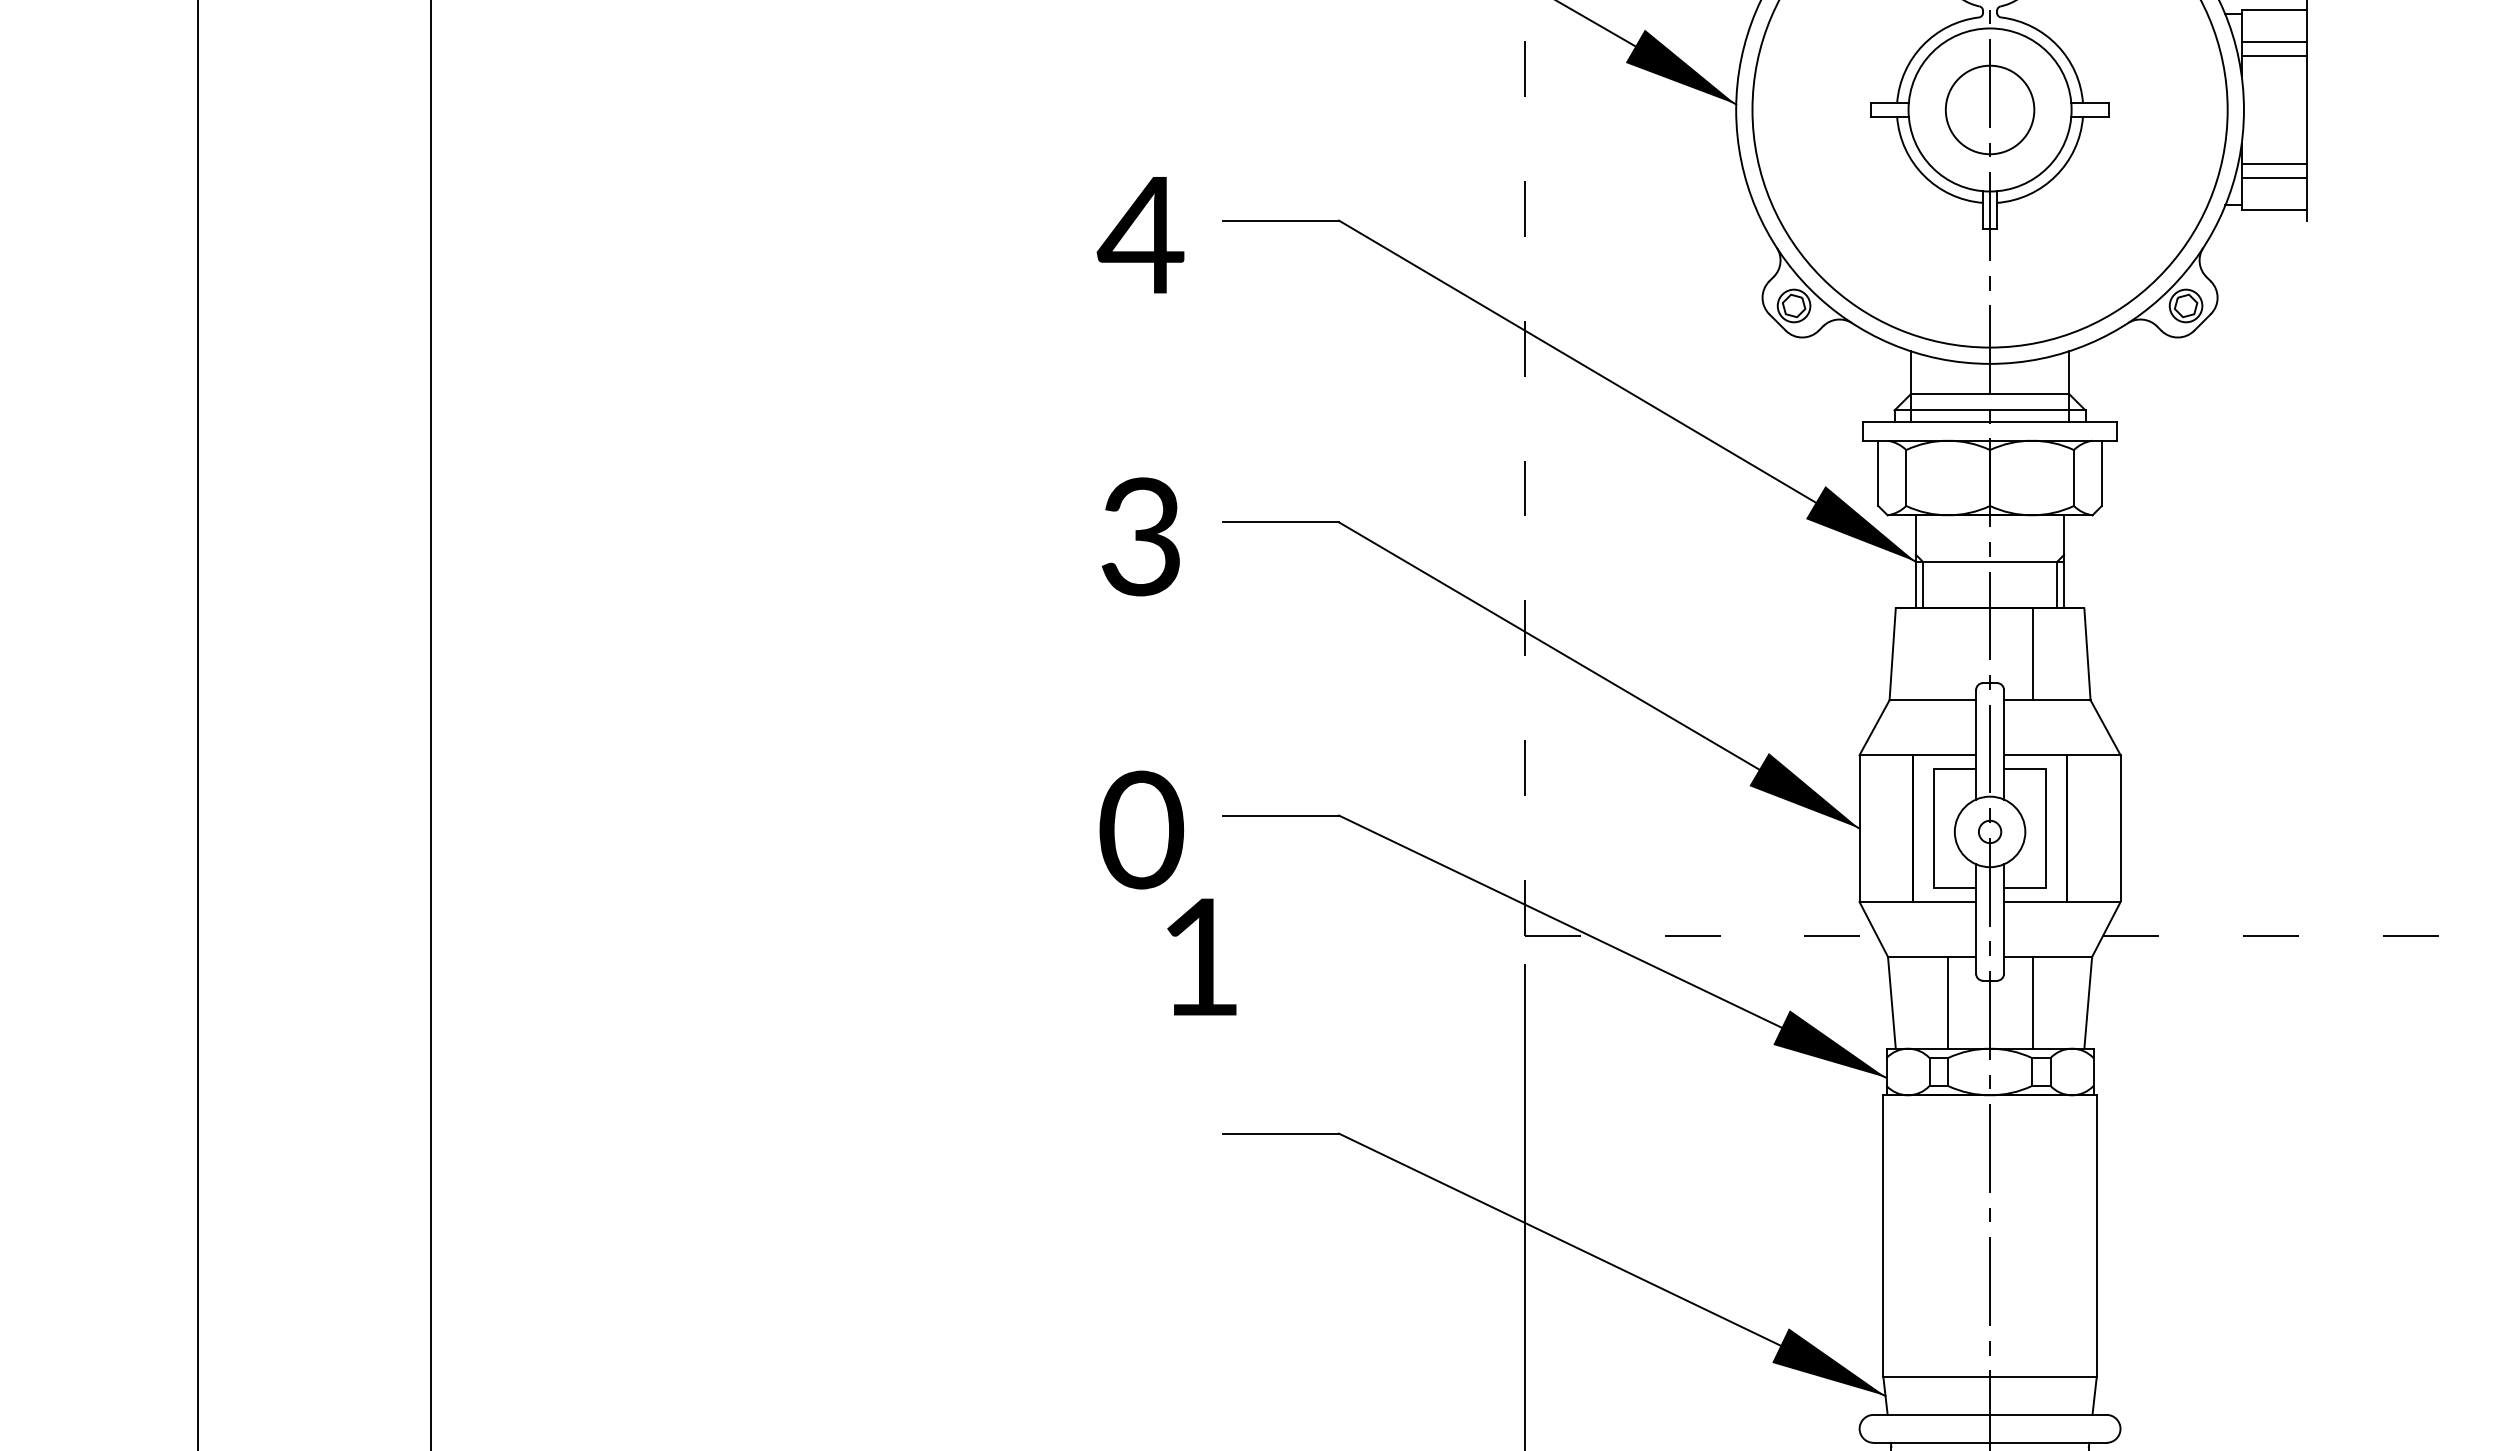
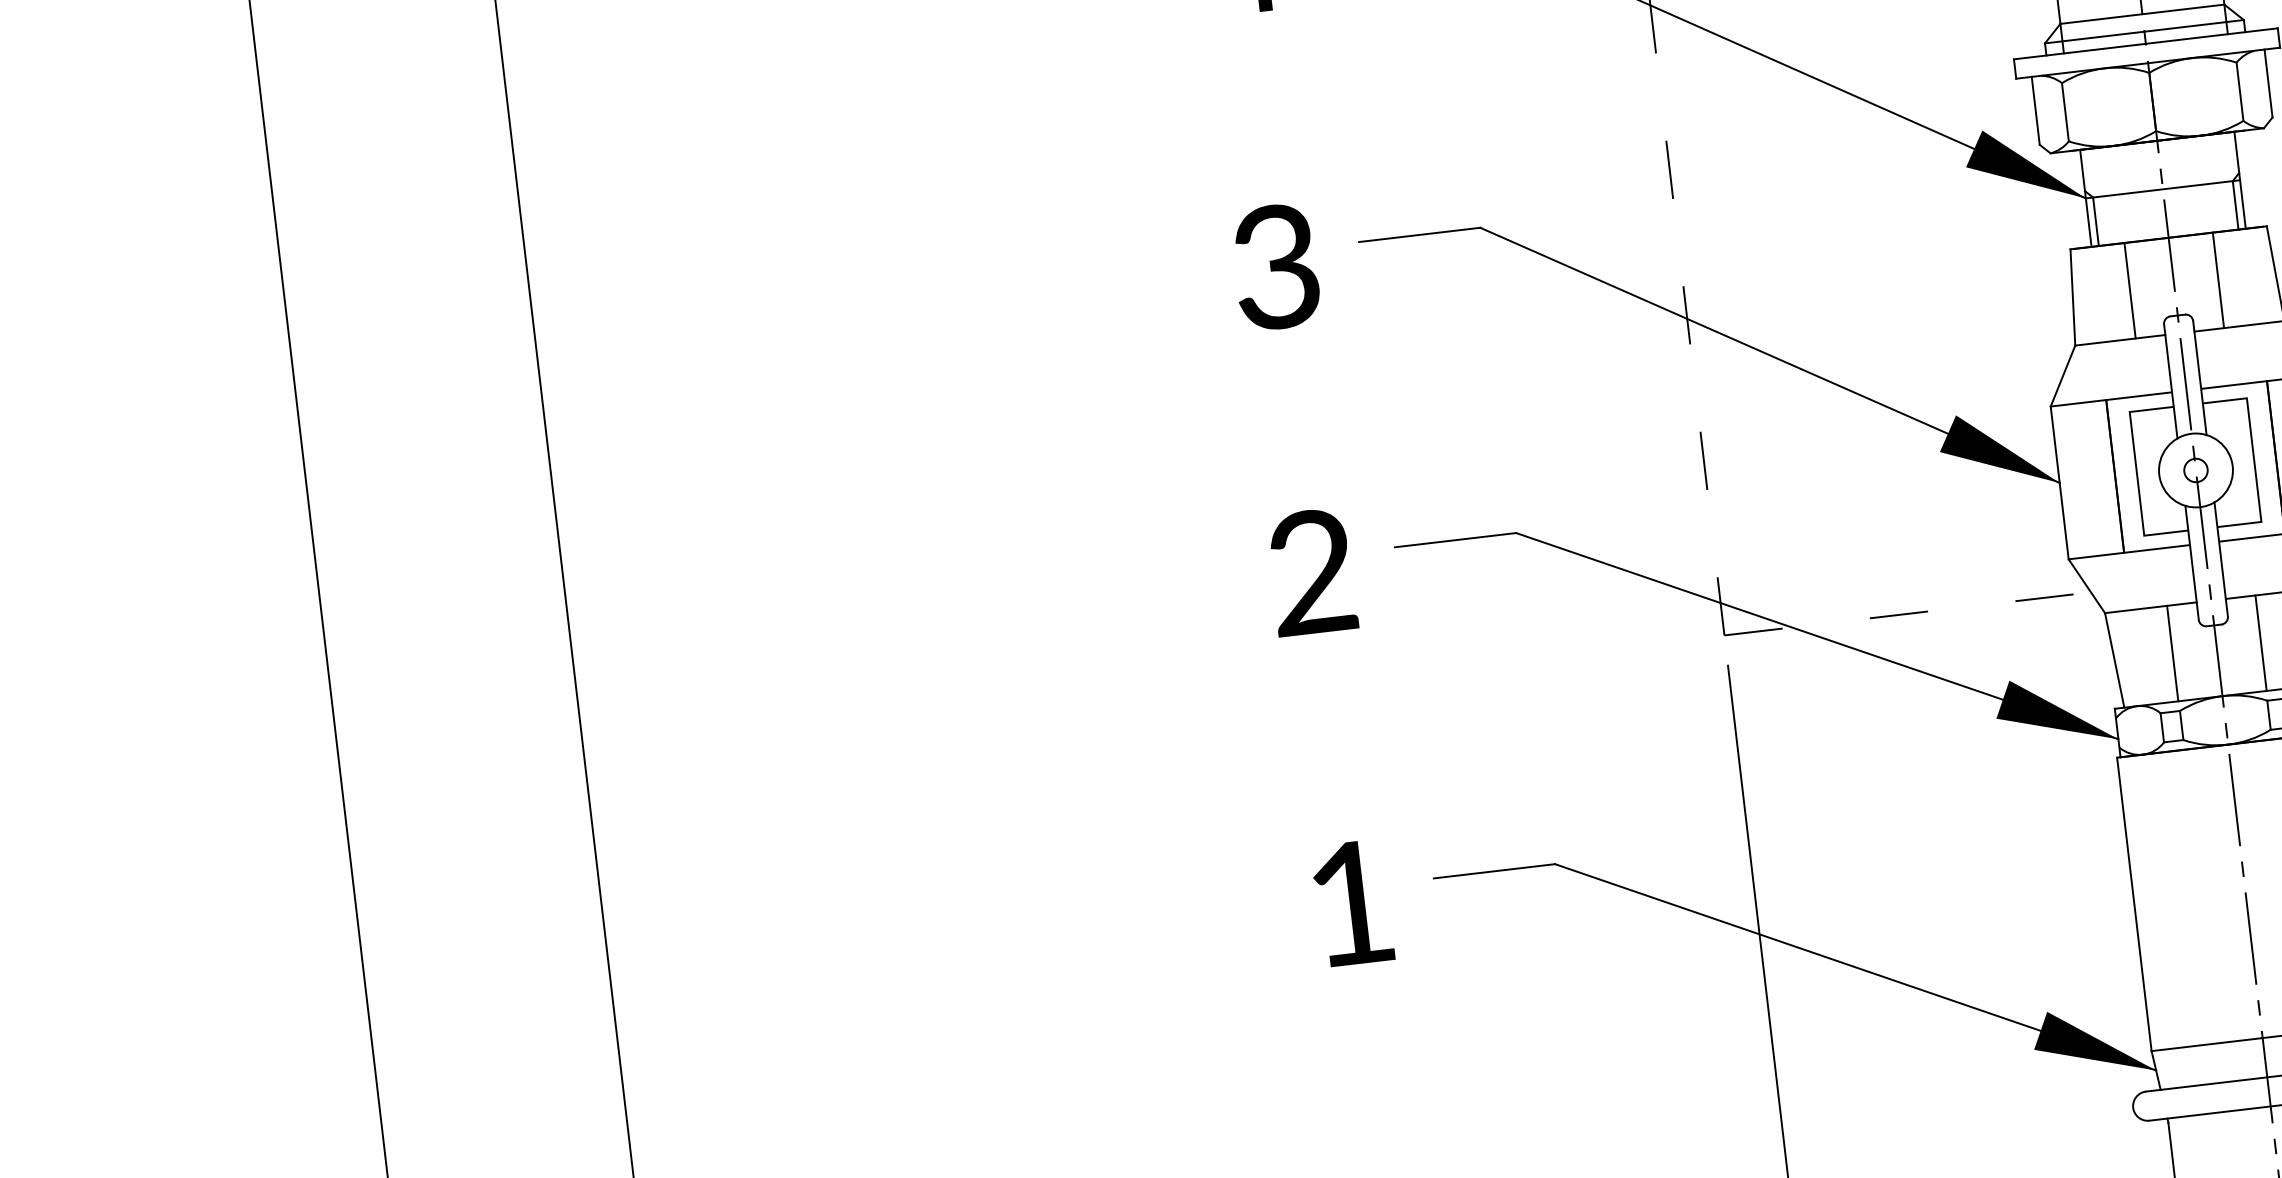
line: (1947, 654) -> (2129, 290), added
text: (1141, 829) -> (1312, 571), 0 -> 2
text: (1201, 956) -> (1352, 902), moved

